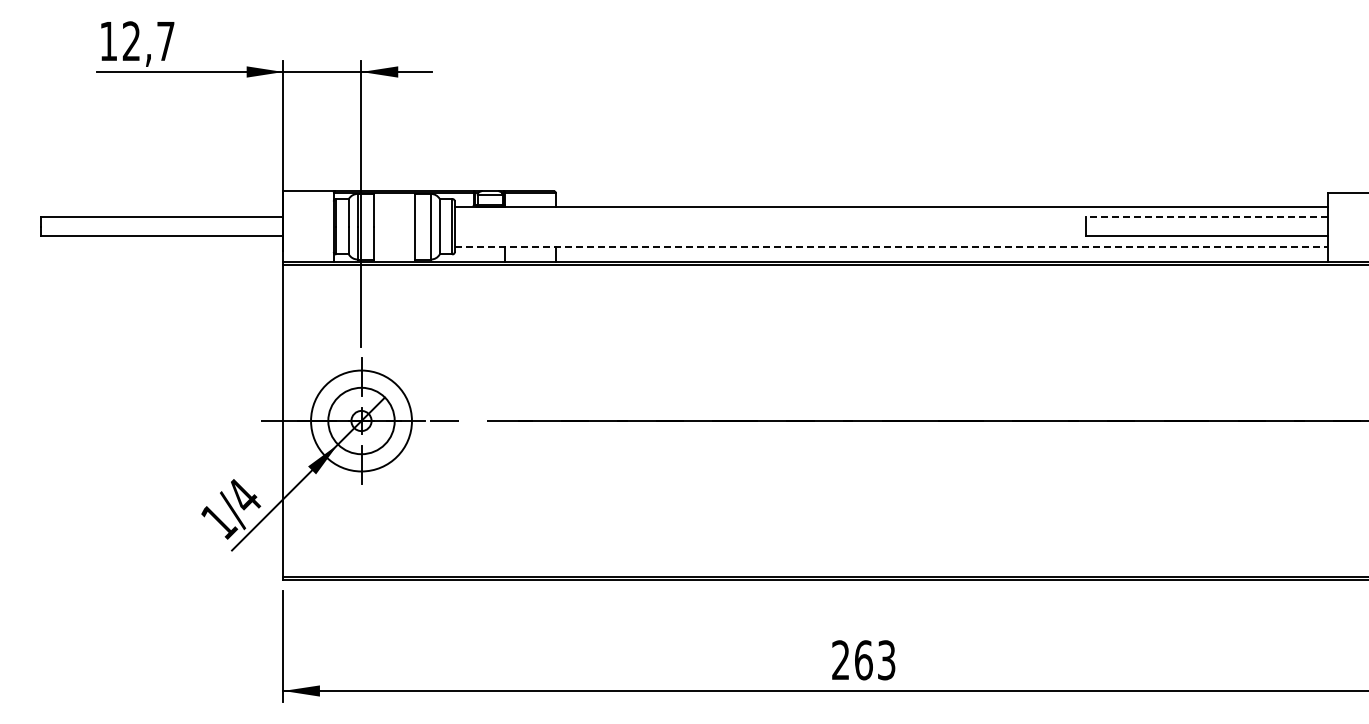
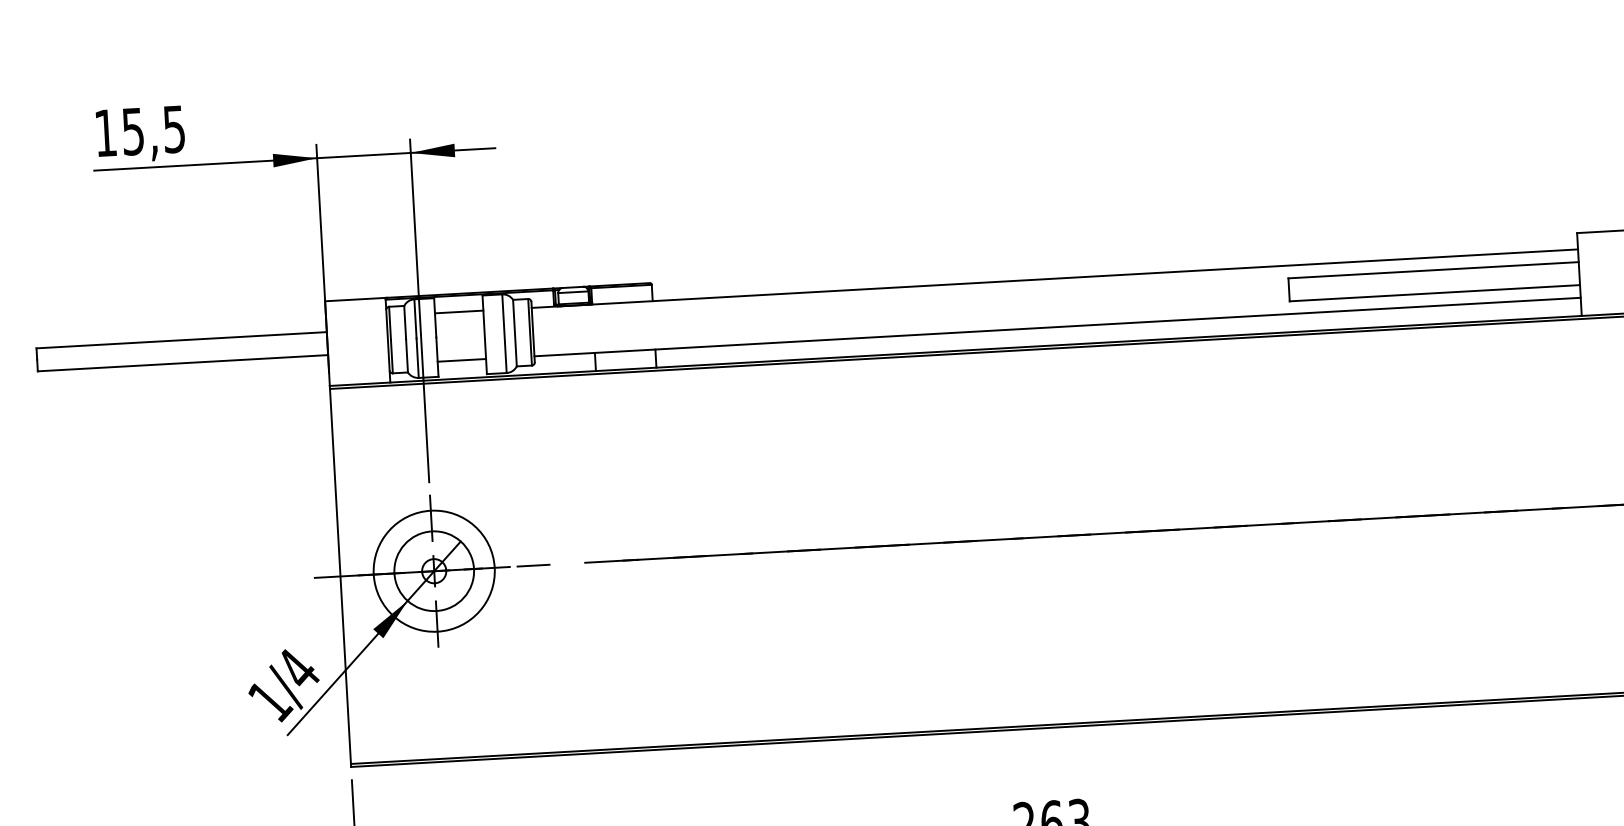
text: (148, 41) -> (153, 130), 12,7 -> 15,5
line: (394, 206) -> (459, 311), added
line: (1206, 217) -> (1433, 270), dashed -> solid
line: (394, 246) -> (462, 359), added
line: (891, 246) -> (1057, 326), dashed -> solid

